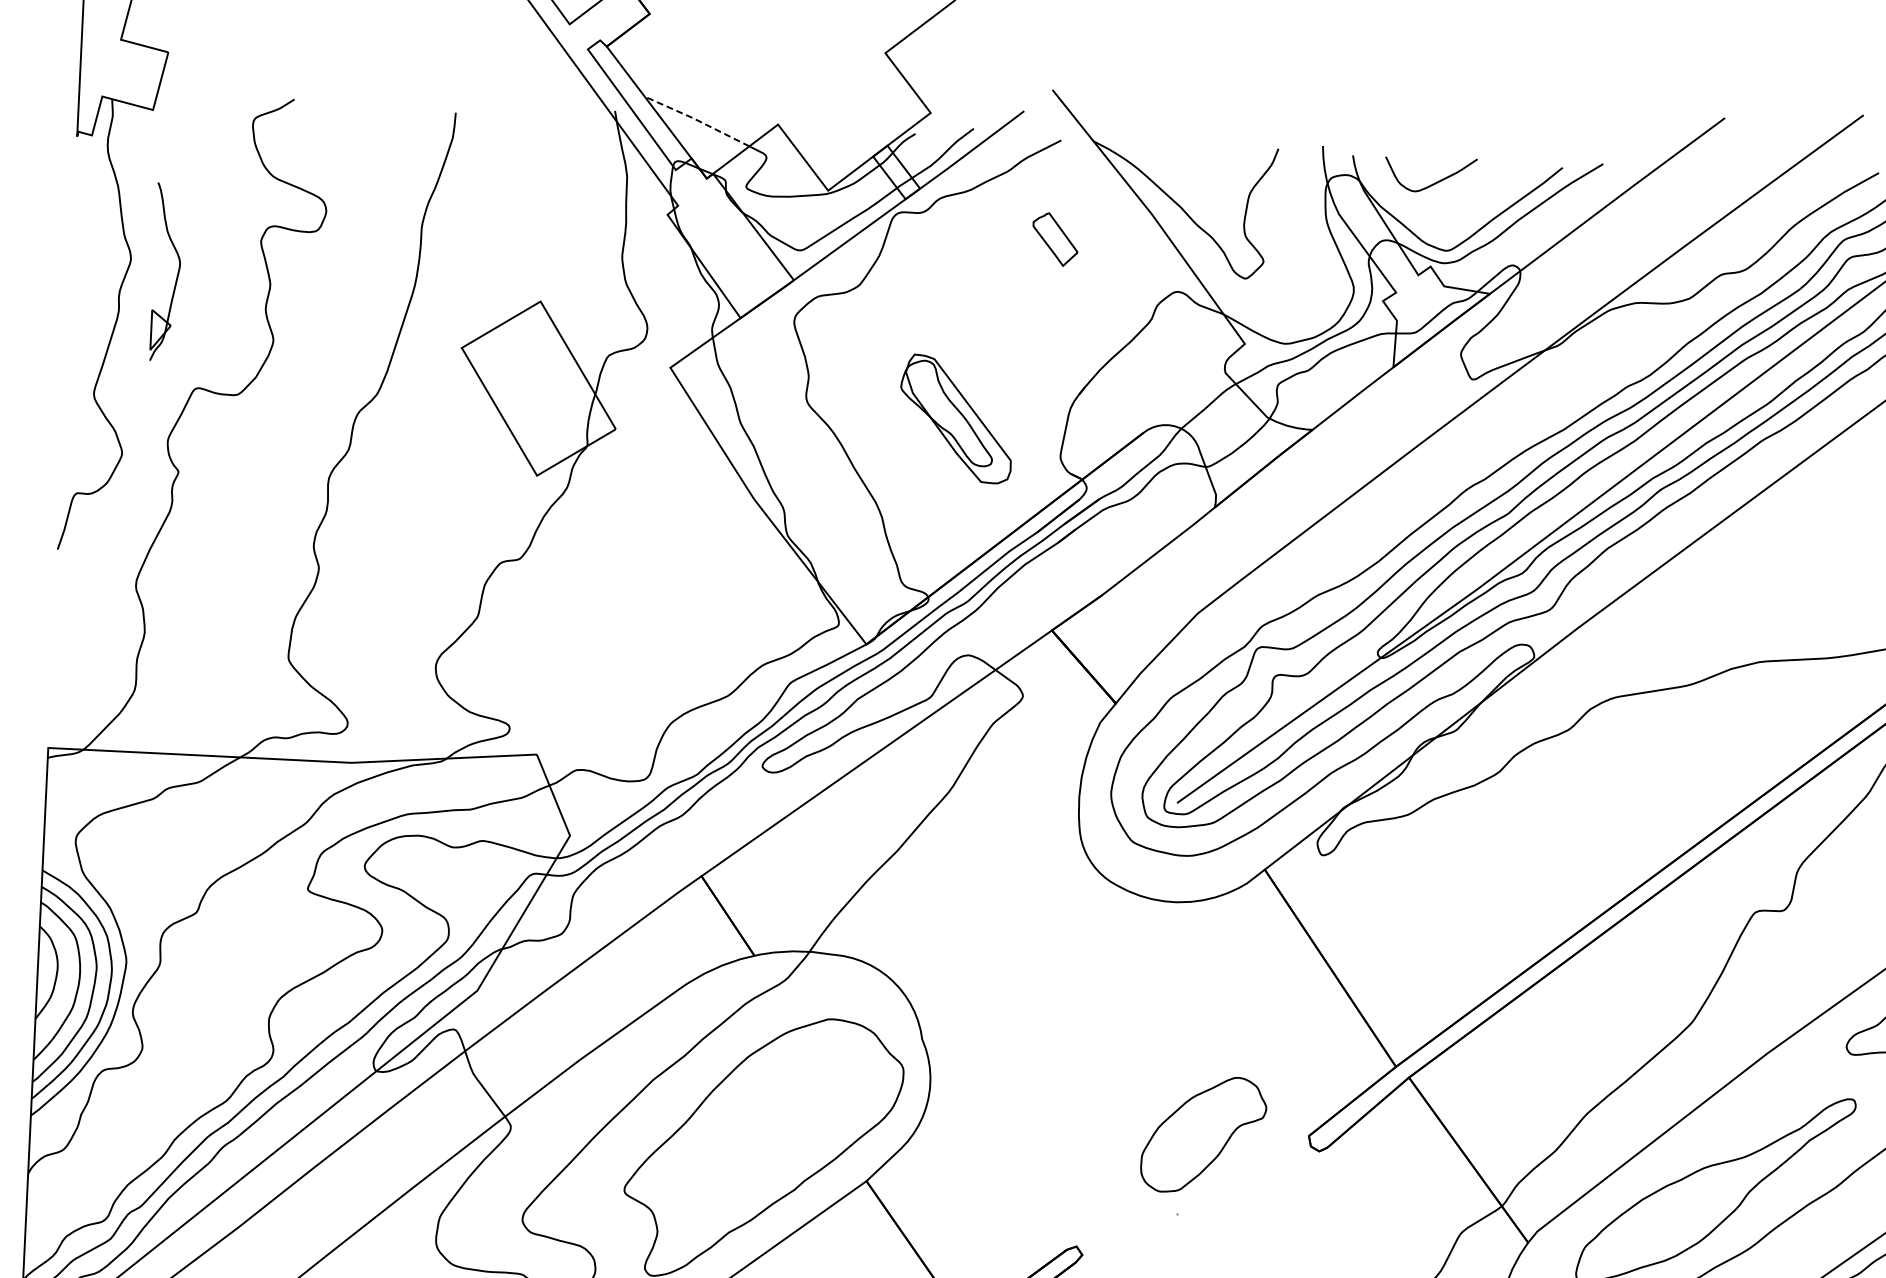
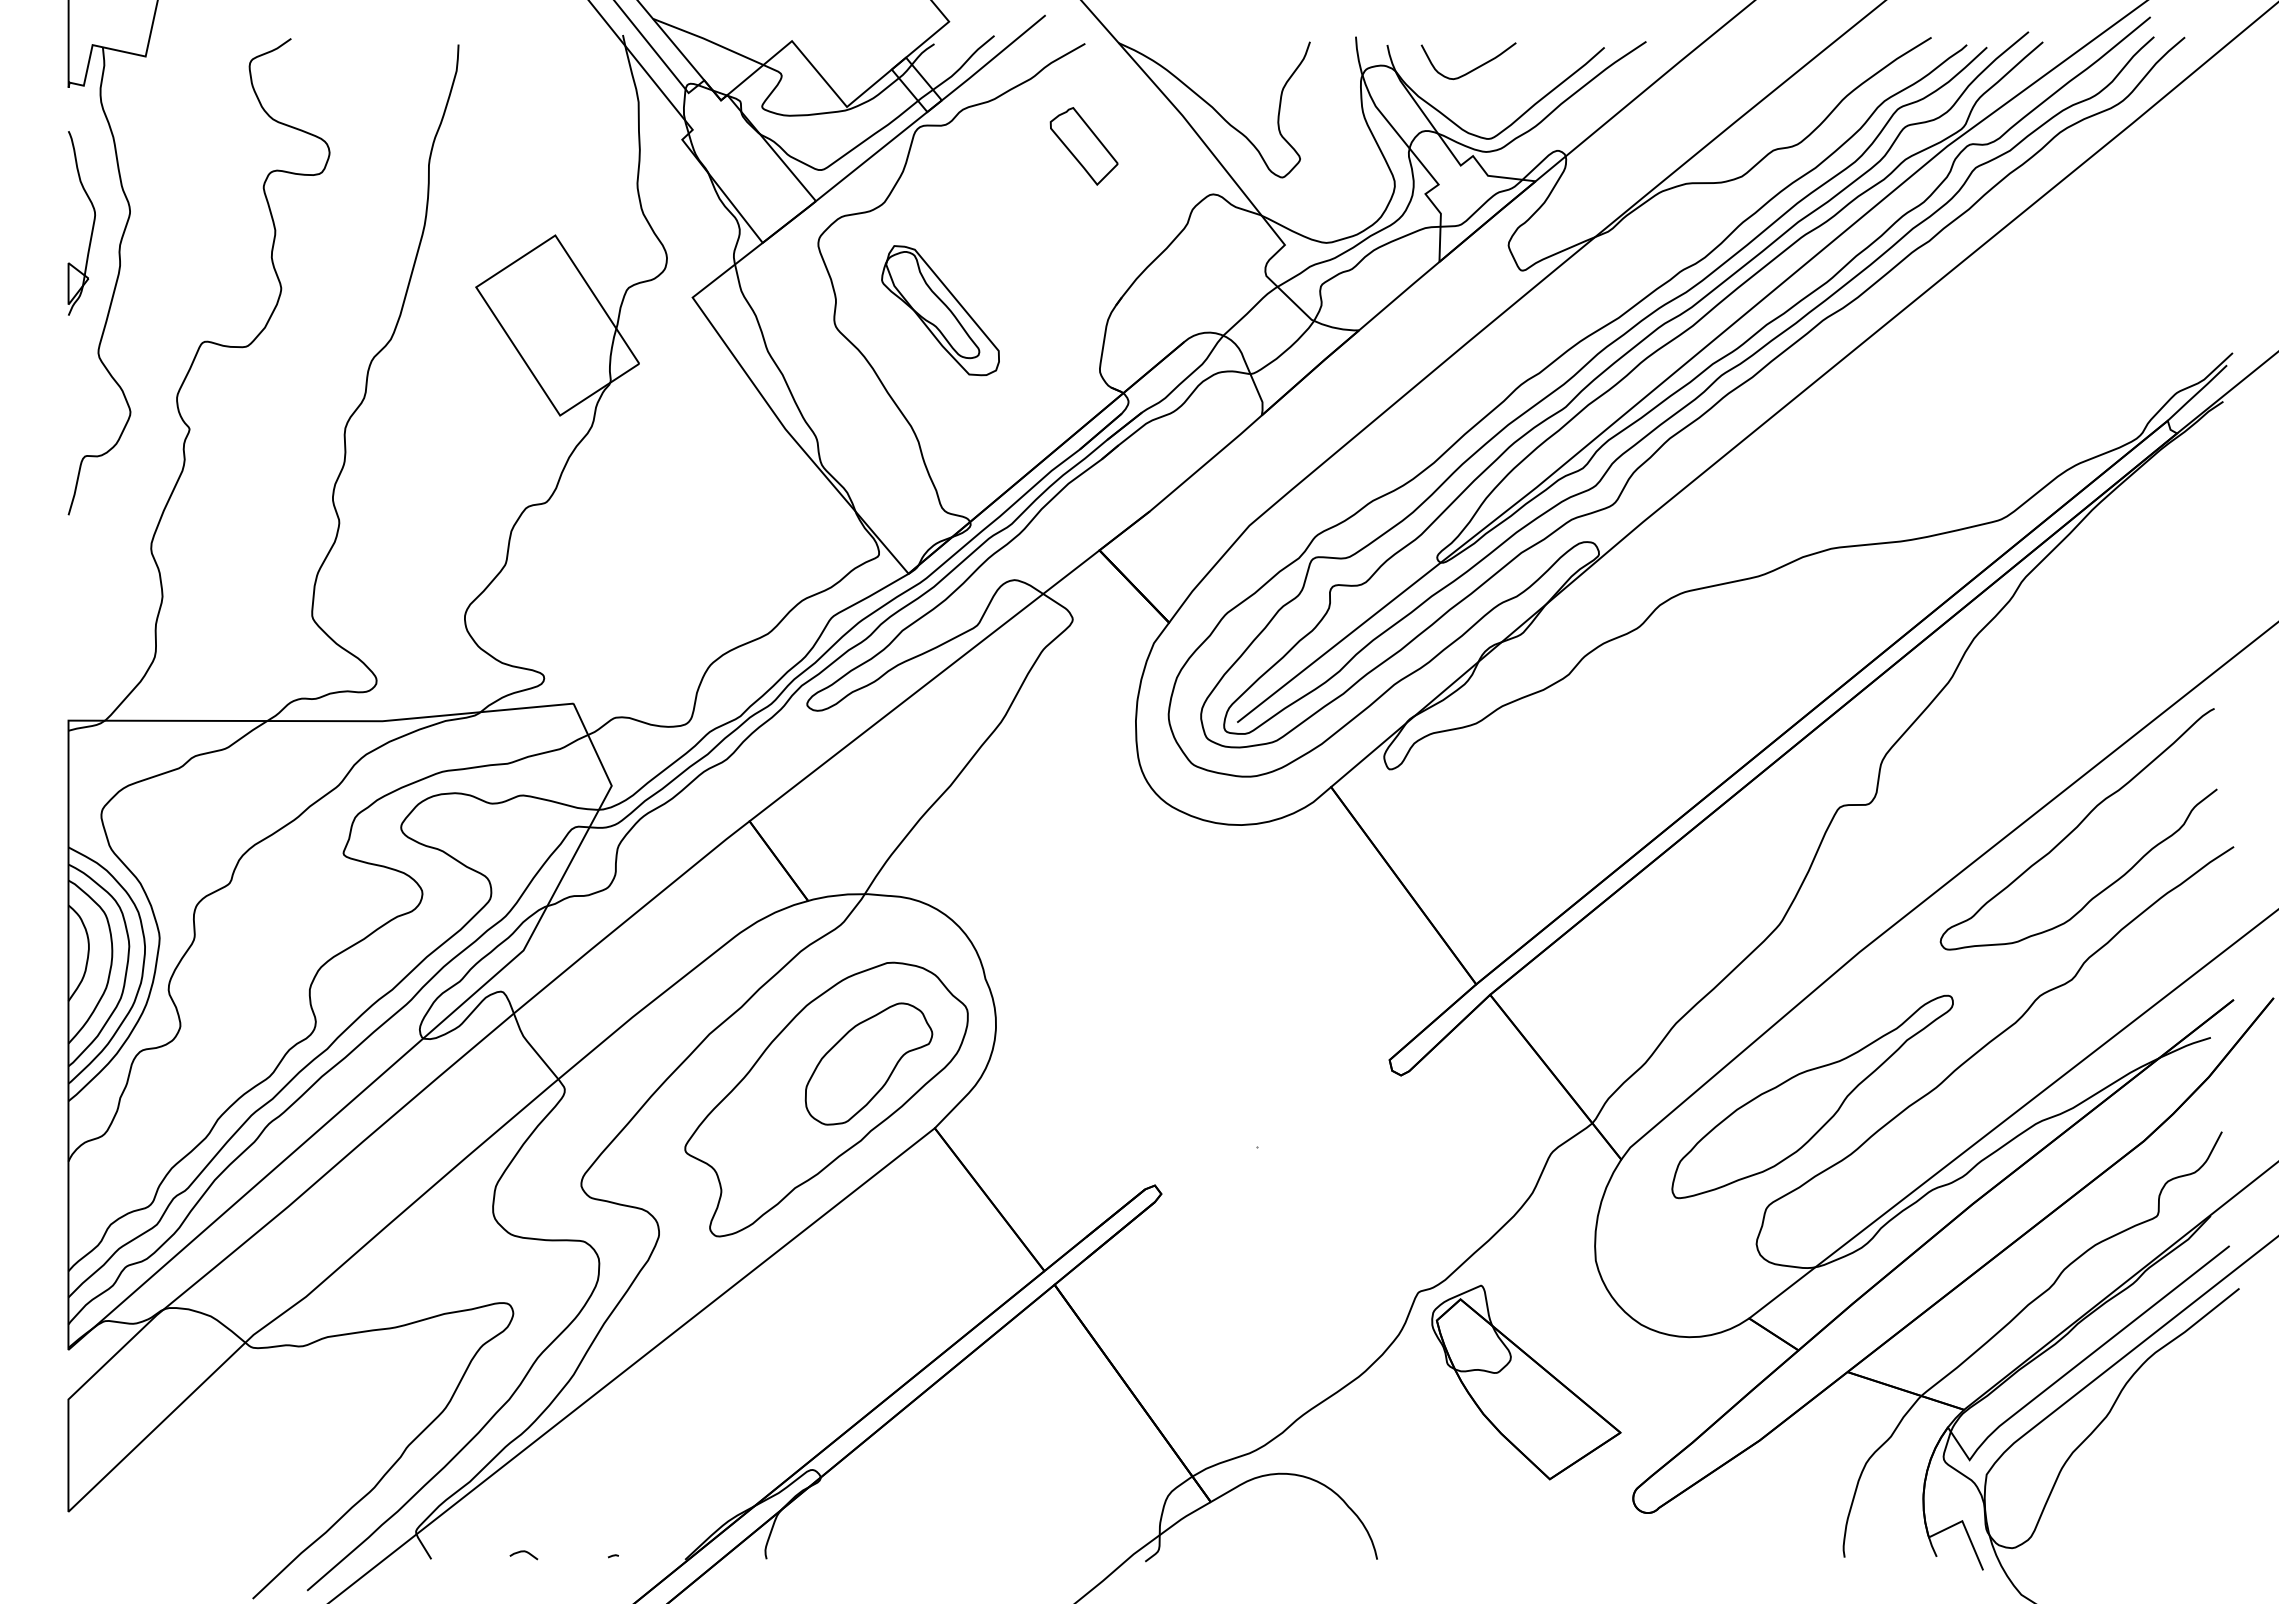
line: (696, 120) -> (707, 40), dashed -> solid
part: (1054, 239) -> (1083, 146), size x1.43
part: (177, 273) -> (92, 224), moved
part: (956, 418) -> (940, 310), moved
part: (1203, 1134) -> (868, 1063), moved

